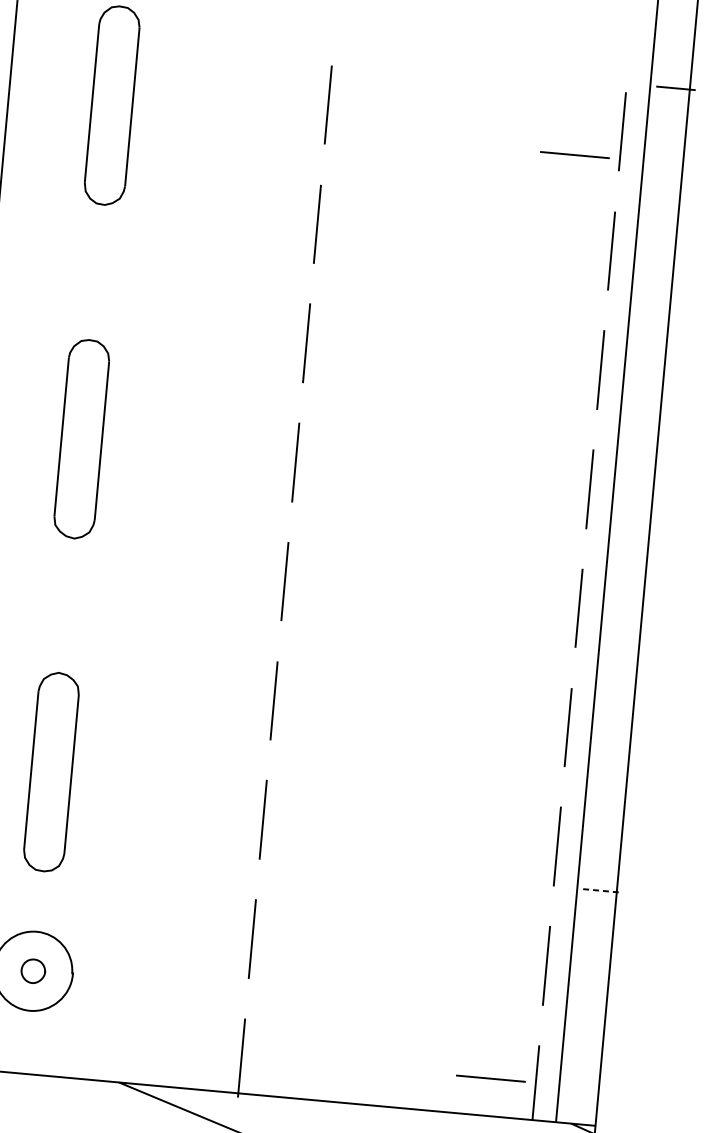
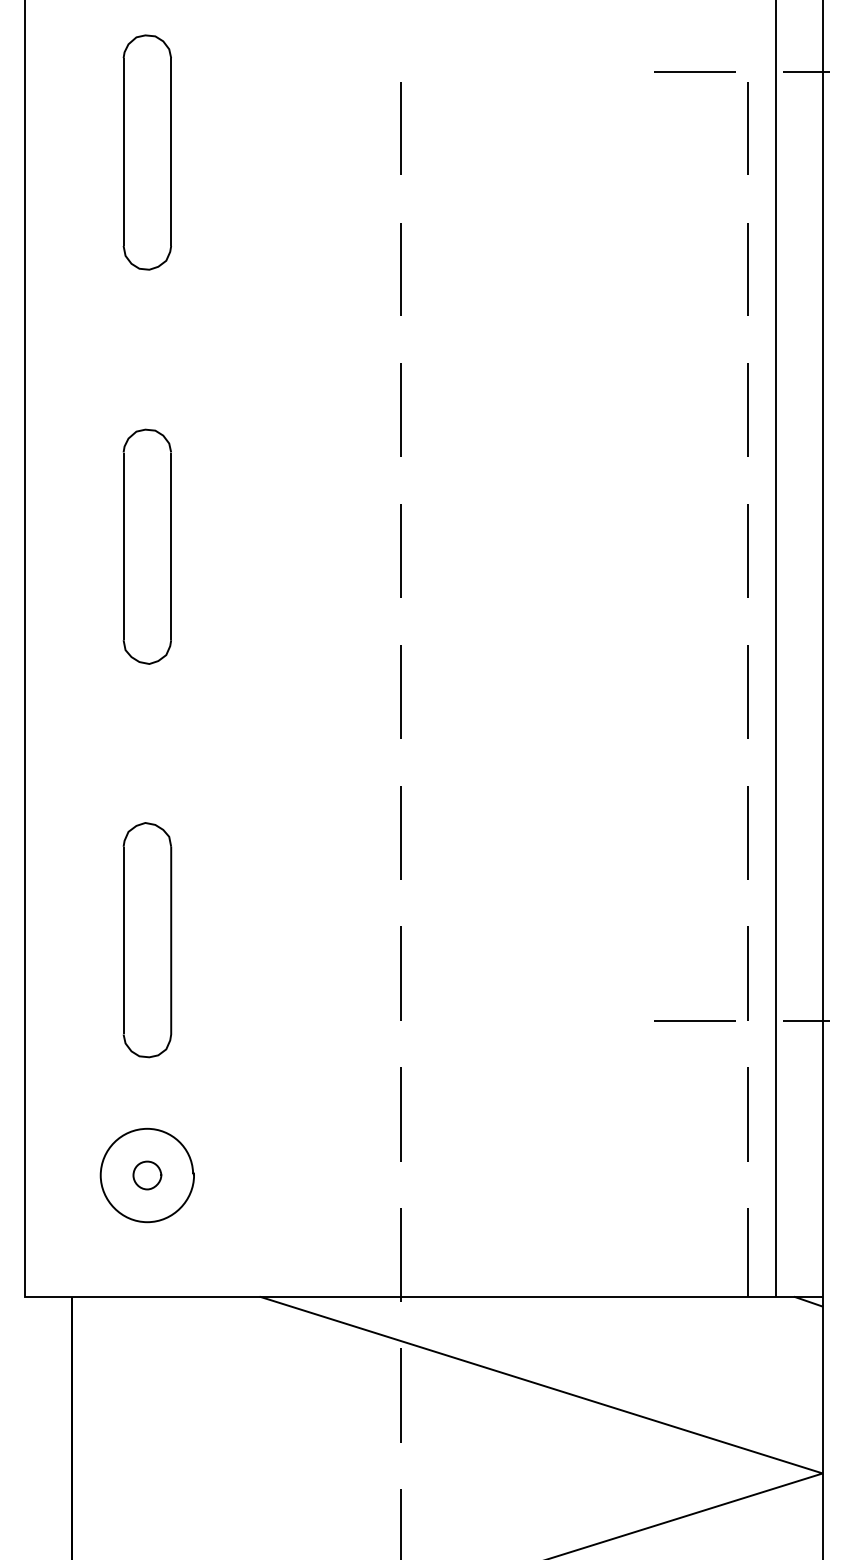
line: (574, 154) -> (694, 71), moved
line: (603, 890) -> (806, 1020), dashed -> solid
line: (490, 1078) -> (694, 1020), moved

